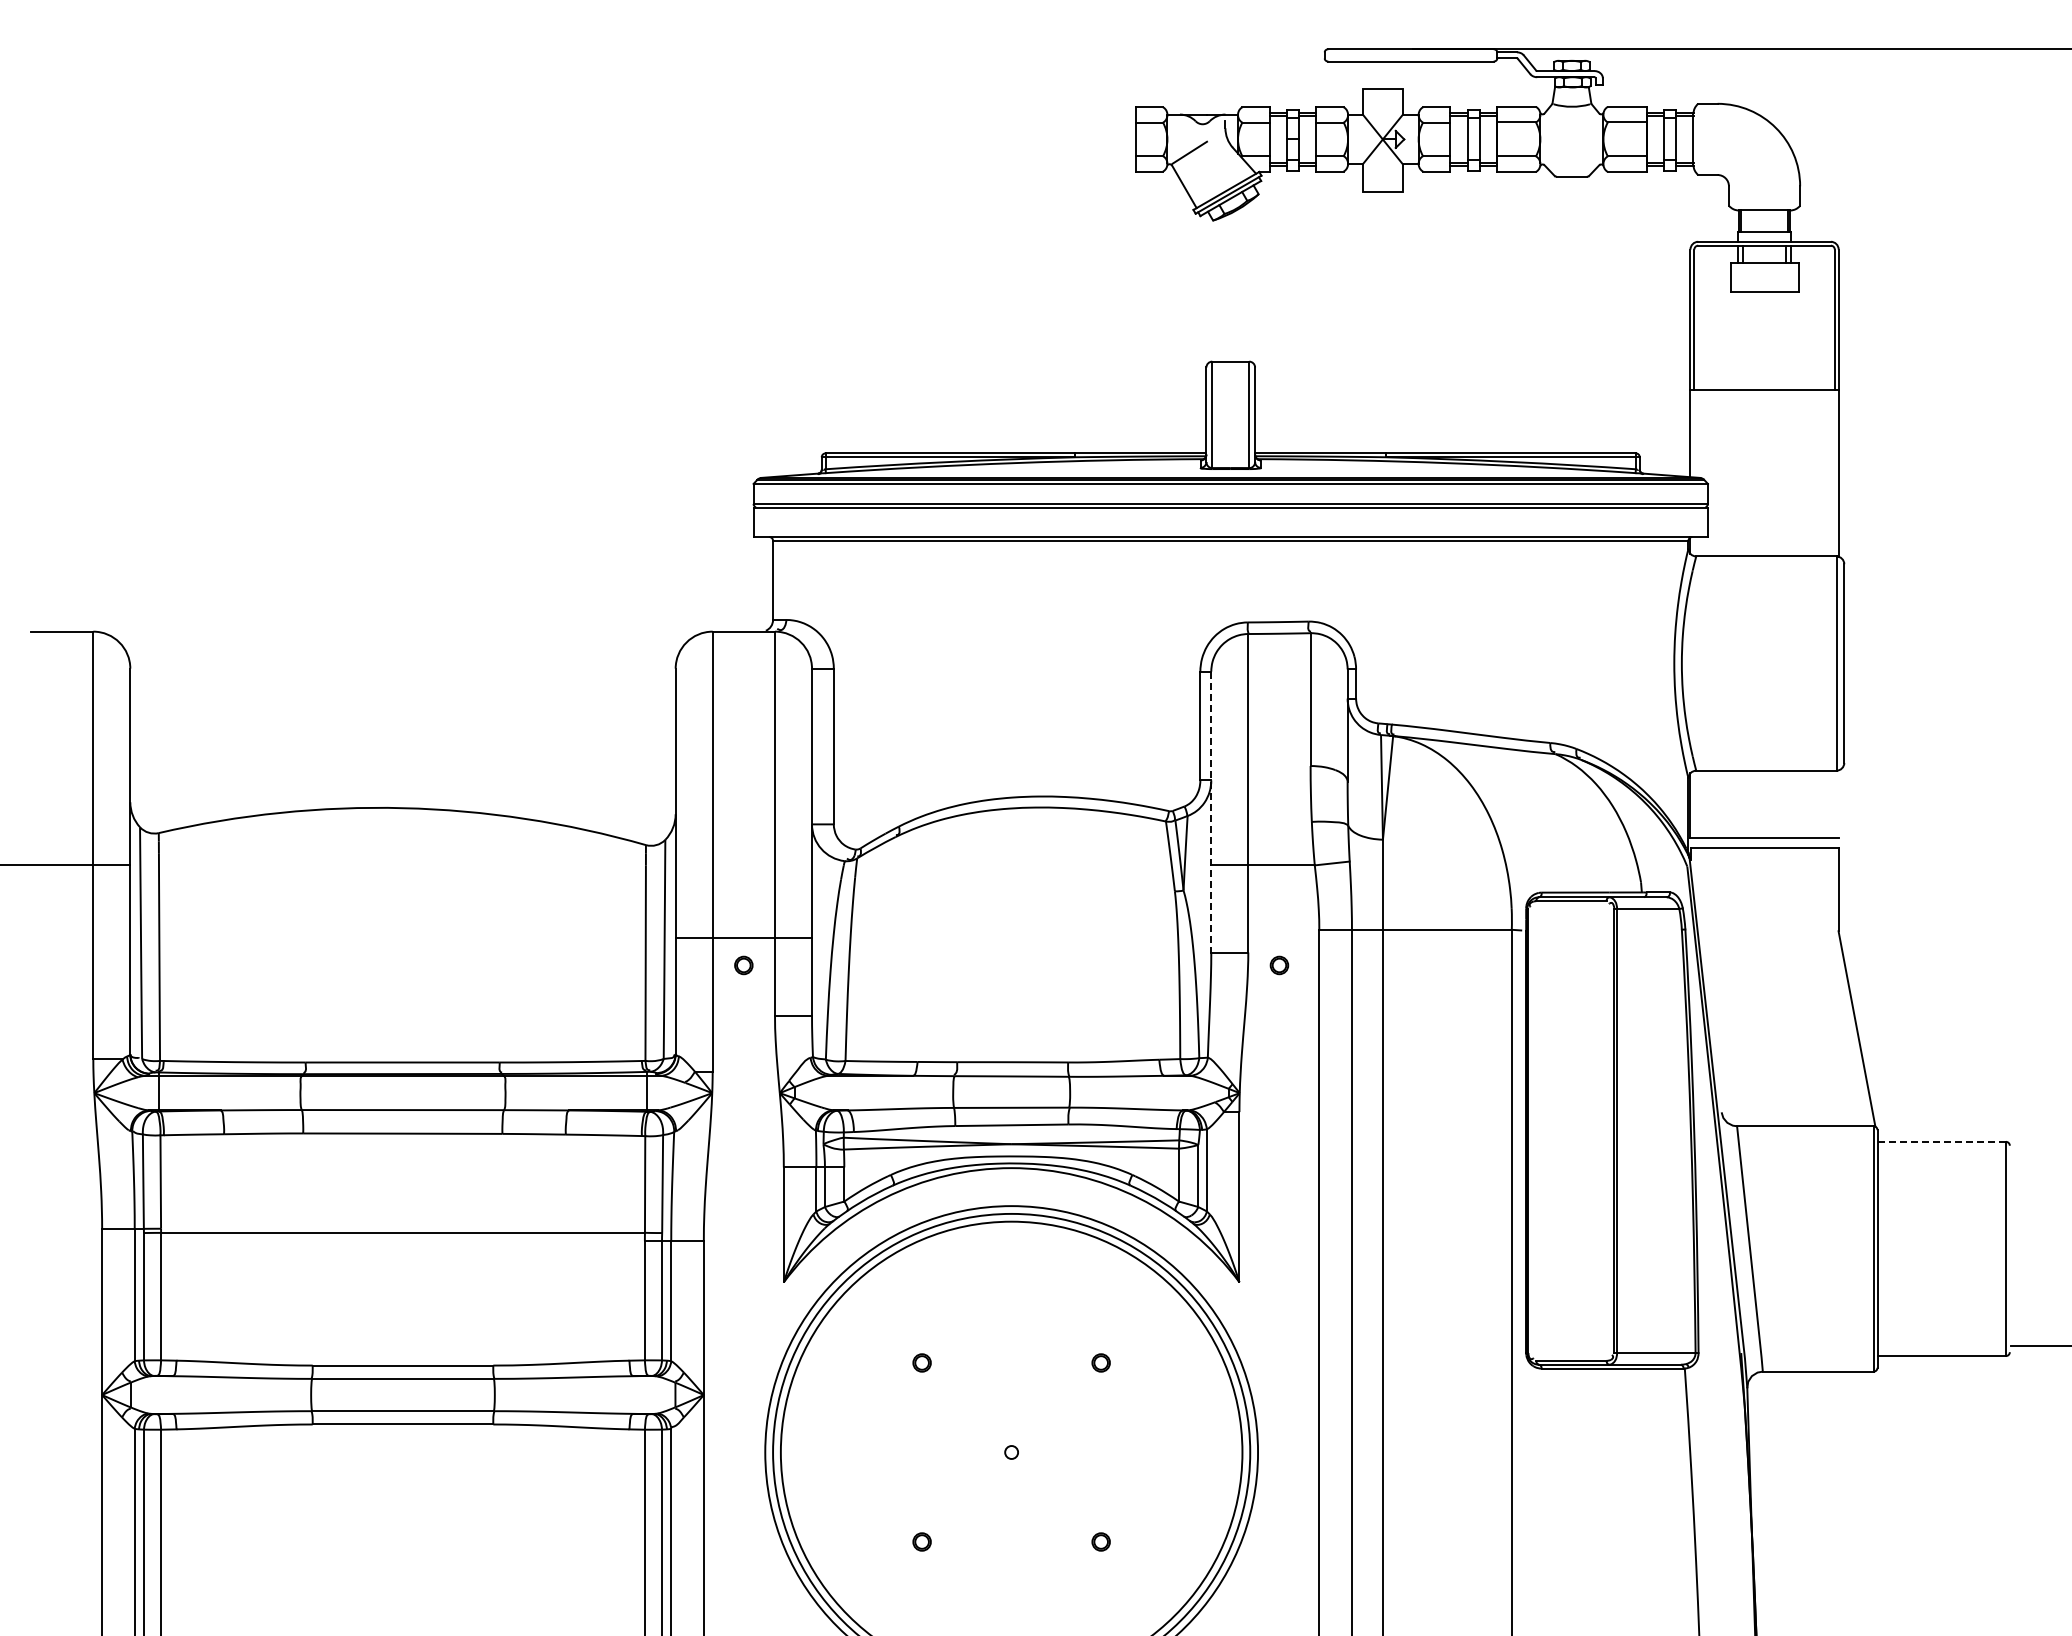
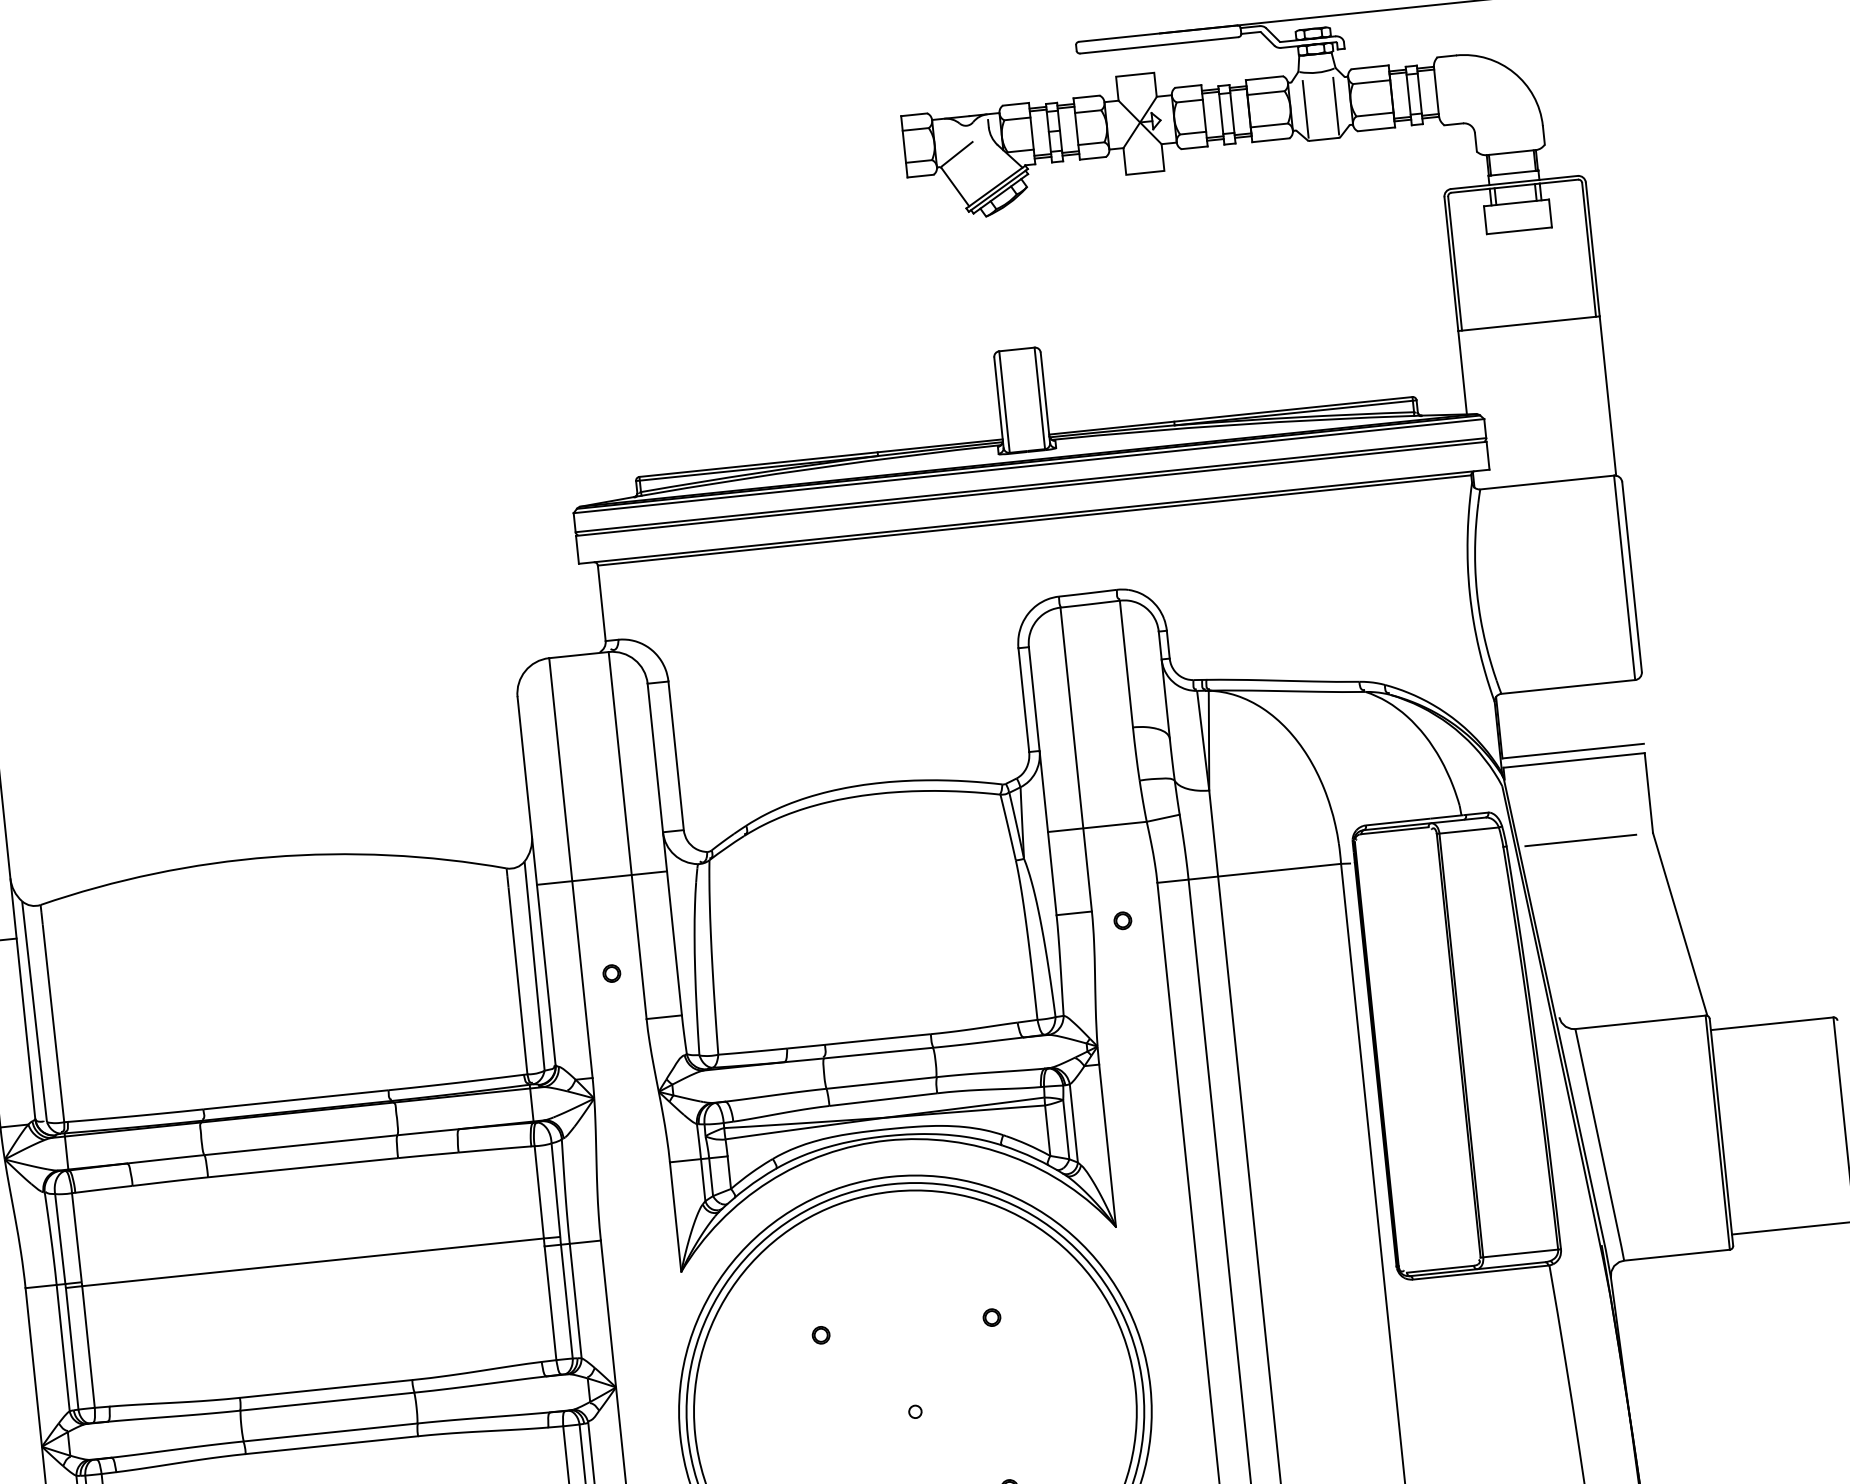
line: (1555, 143) -> (1305, 109), added
line: (1587, 143) -> (1335, 106), added
line: (1211, 812) -> (1042, 781), dashed -> solid
line: (1762, 931) -> (1580, 840), added
line: (743, 938) -> (601, 878), moved
line: (1941, 1141) -> (1771, 1023), dashed -> solid

